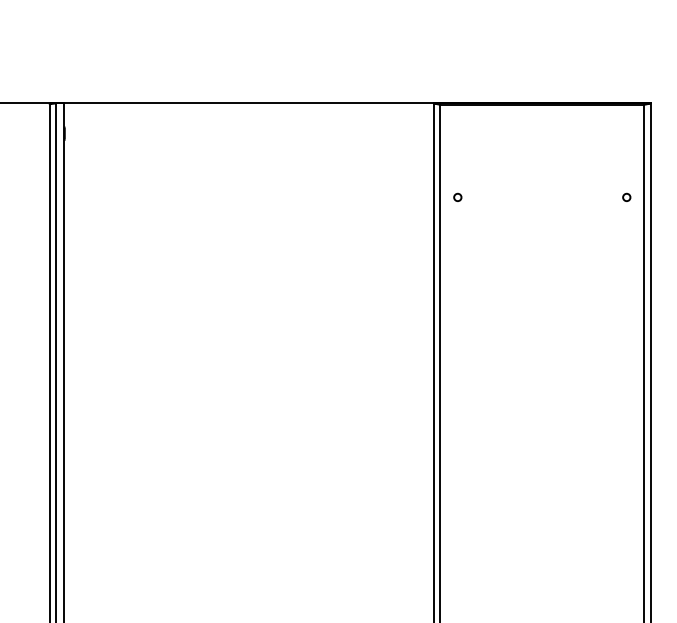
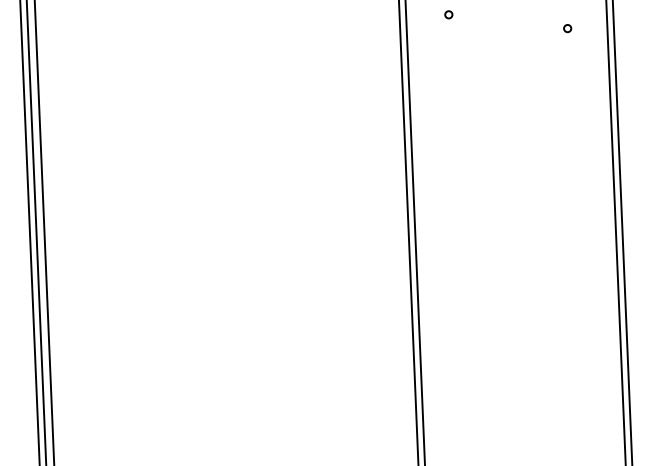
circle: (457, 196) -> (448, 13), moved
circle: (626, 196) -> (567, 27), moved

